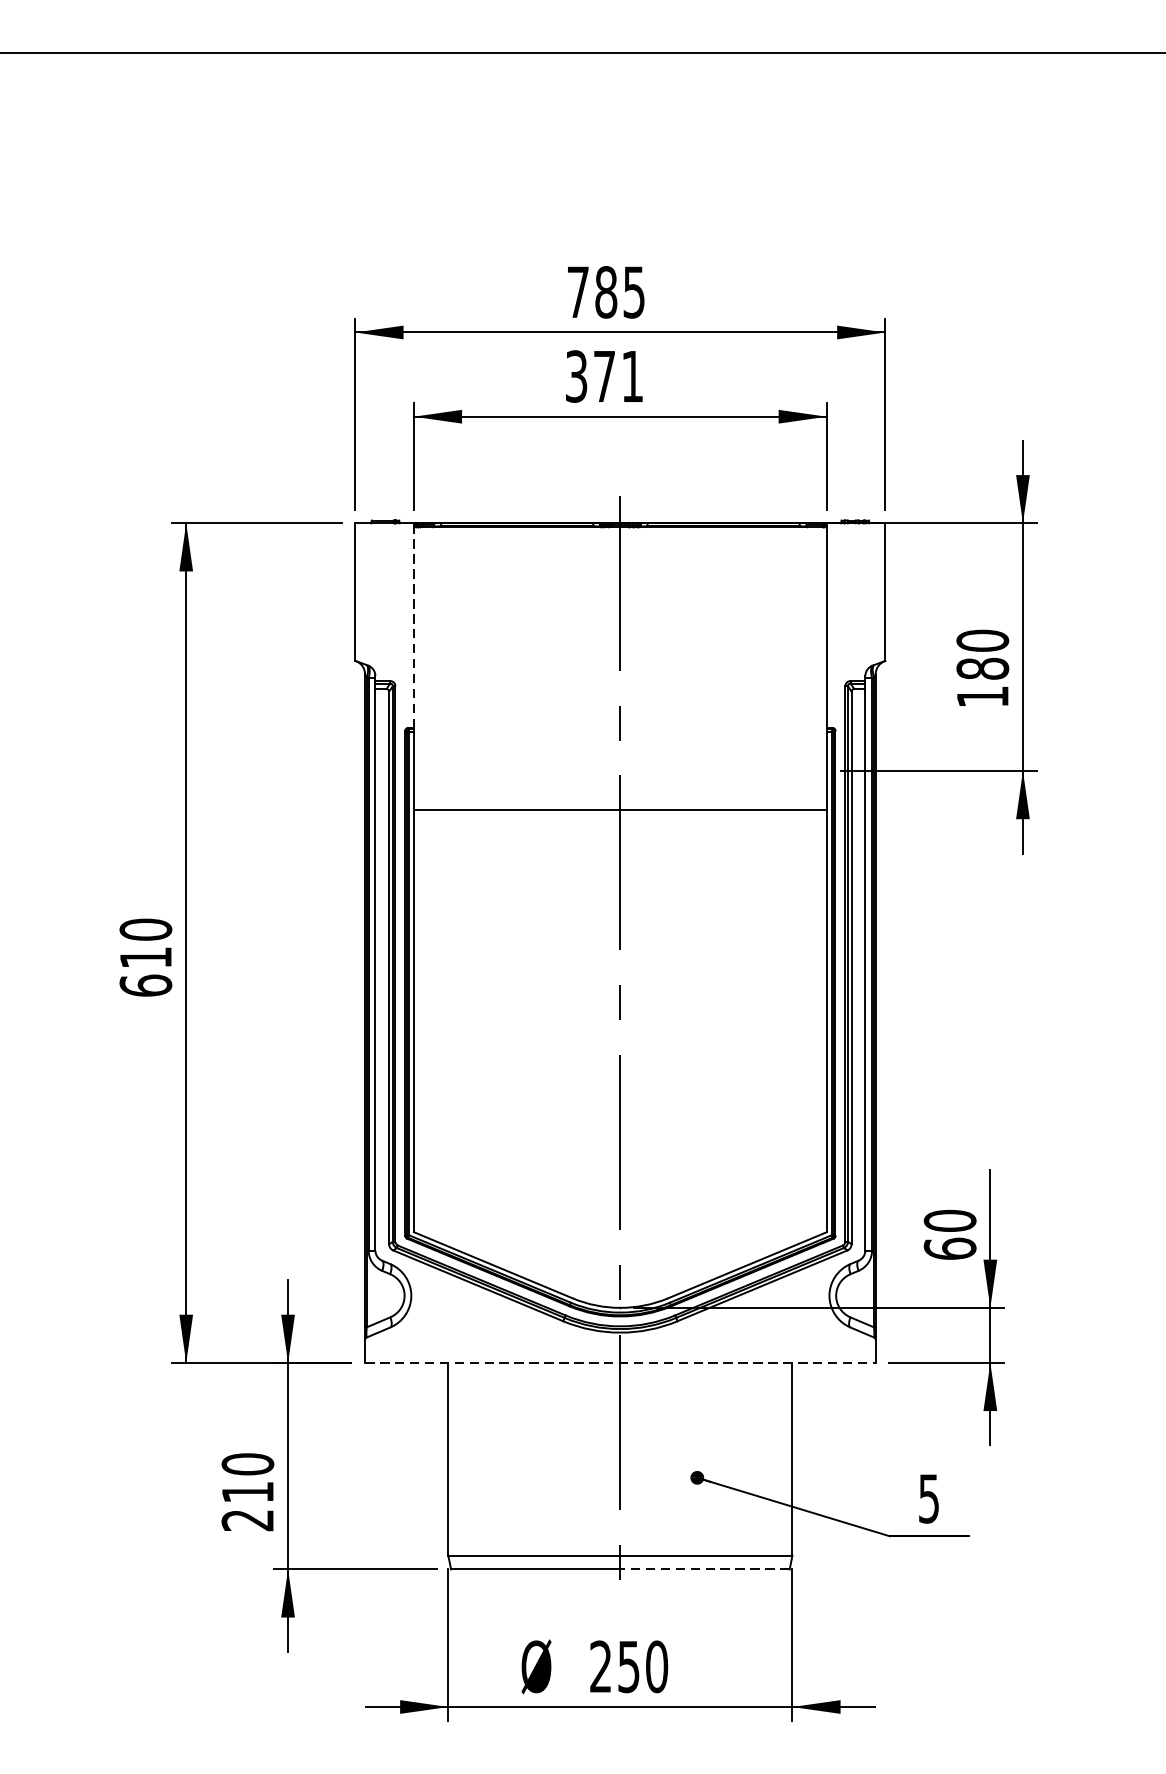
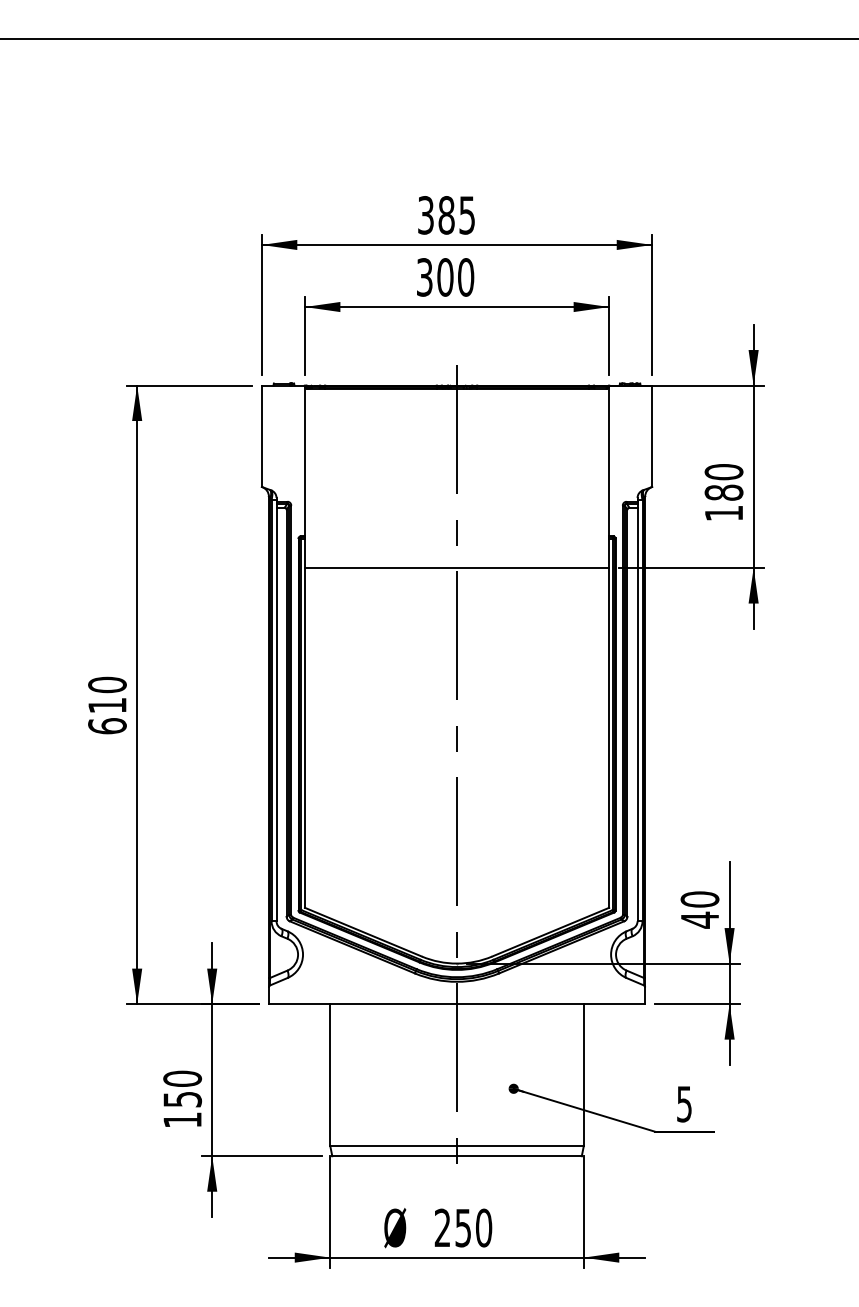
text: (577, 292) -> (425, 215), 785 -> 385
text: (618, 376) -> (455, 277), 371 -> 300
line: (413, 625) -> (304, 460), dashed -> solid
line: (619, 810) -> (456, 568), moved
text: (949, 1248) -> (699, 919), 60 -> 40
line: (621, 1363) -> (457, 1004), dashed -> solid
text: (247, 1507) -> (182, 1110), 210 -> 150
line: (703, 1569) -> (518, 1156), dashed -> solid

